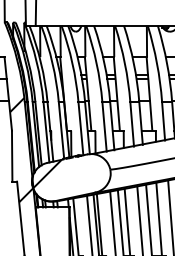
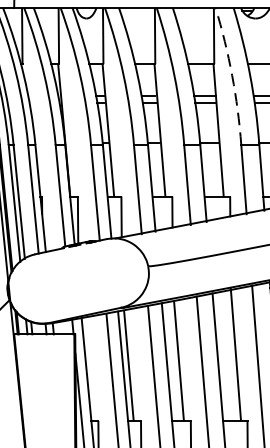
arc: (157, 63) -> (233, 75), solid -> dashed
hatch: (47, 173) -> (35, 273), removed

